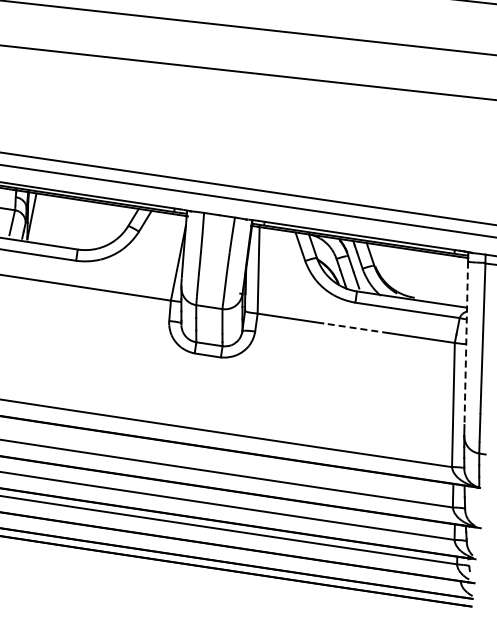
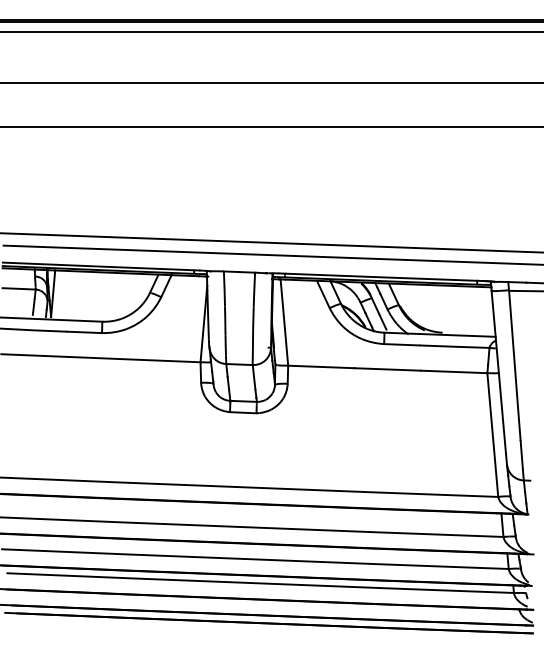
line: (355, 328) -> (387, 369), dashed -> solid
line: (465, 343) -> (498, 372), dashed -> solid

